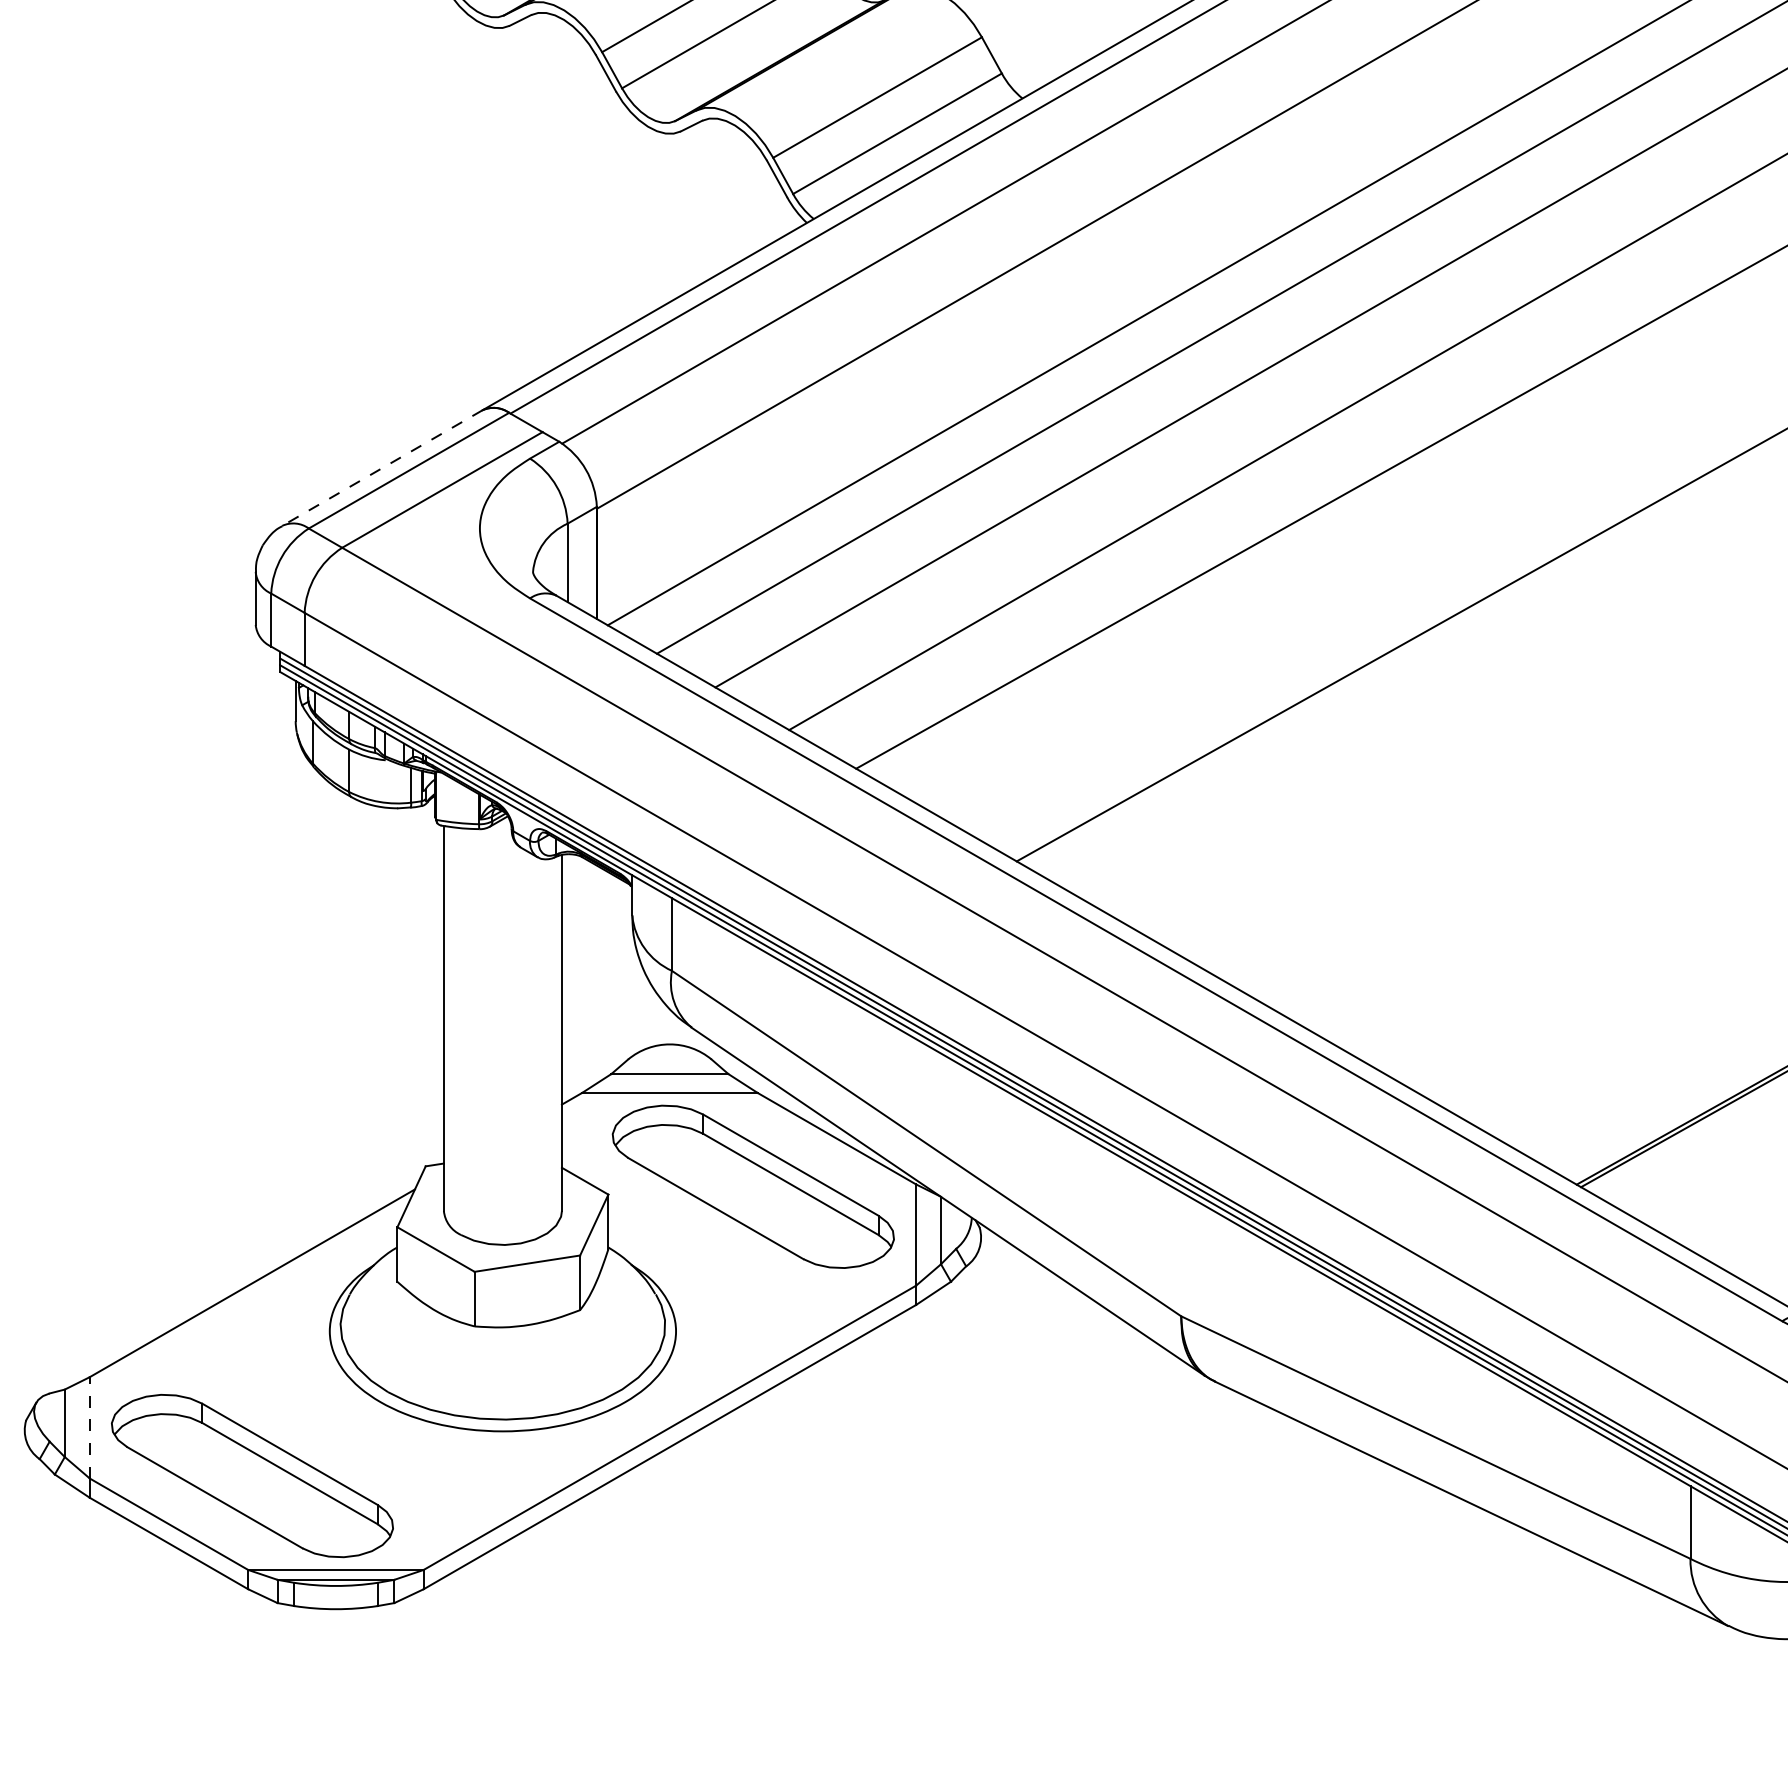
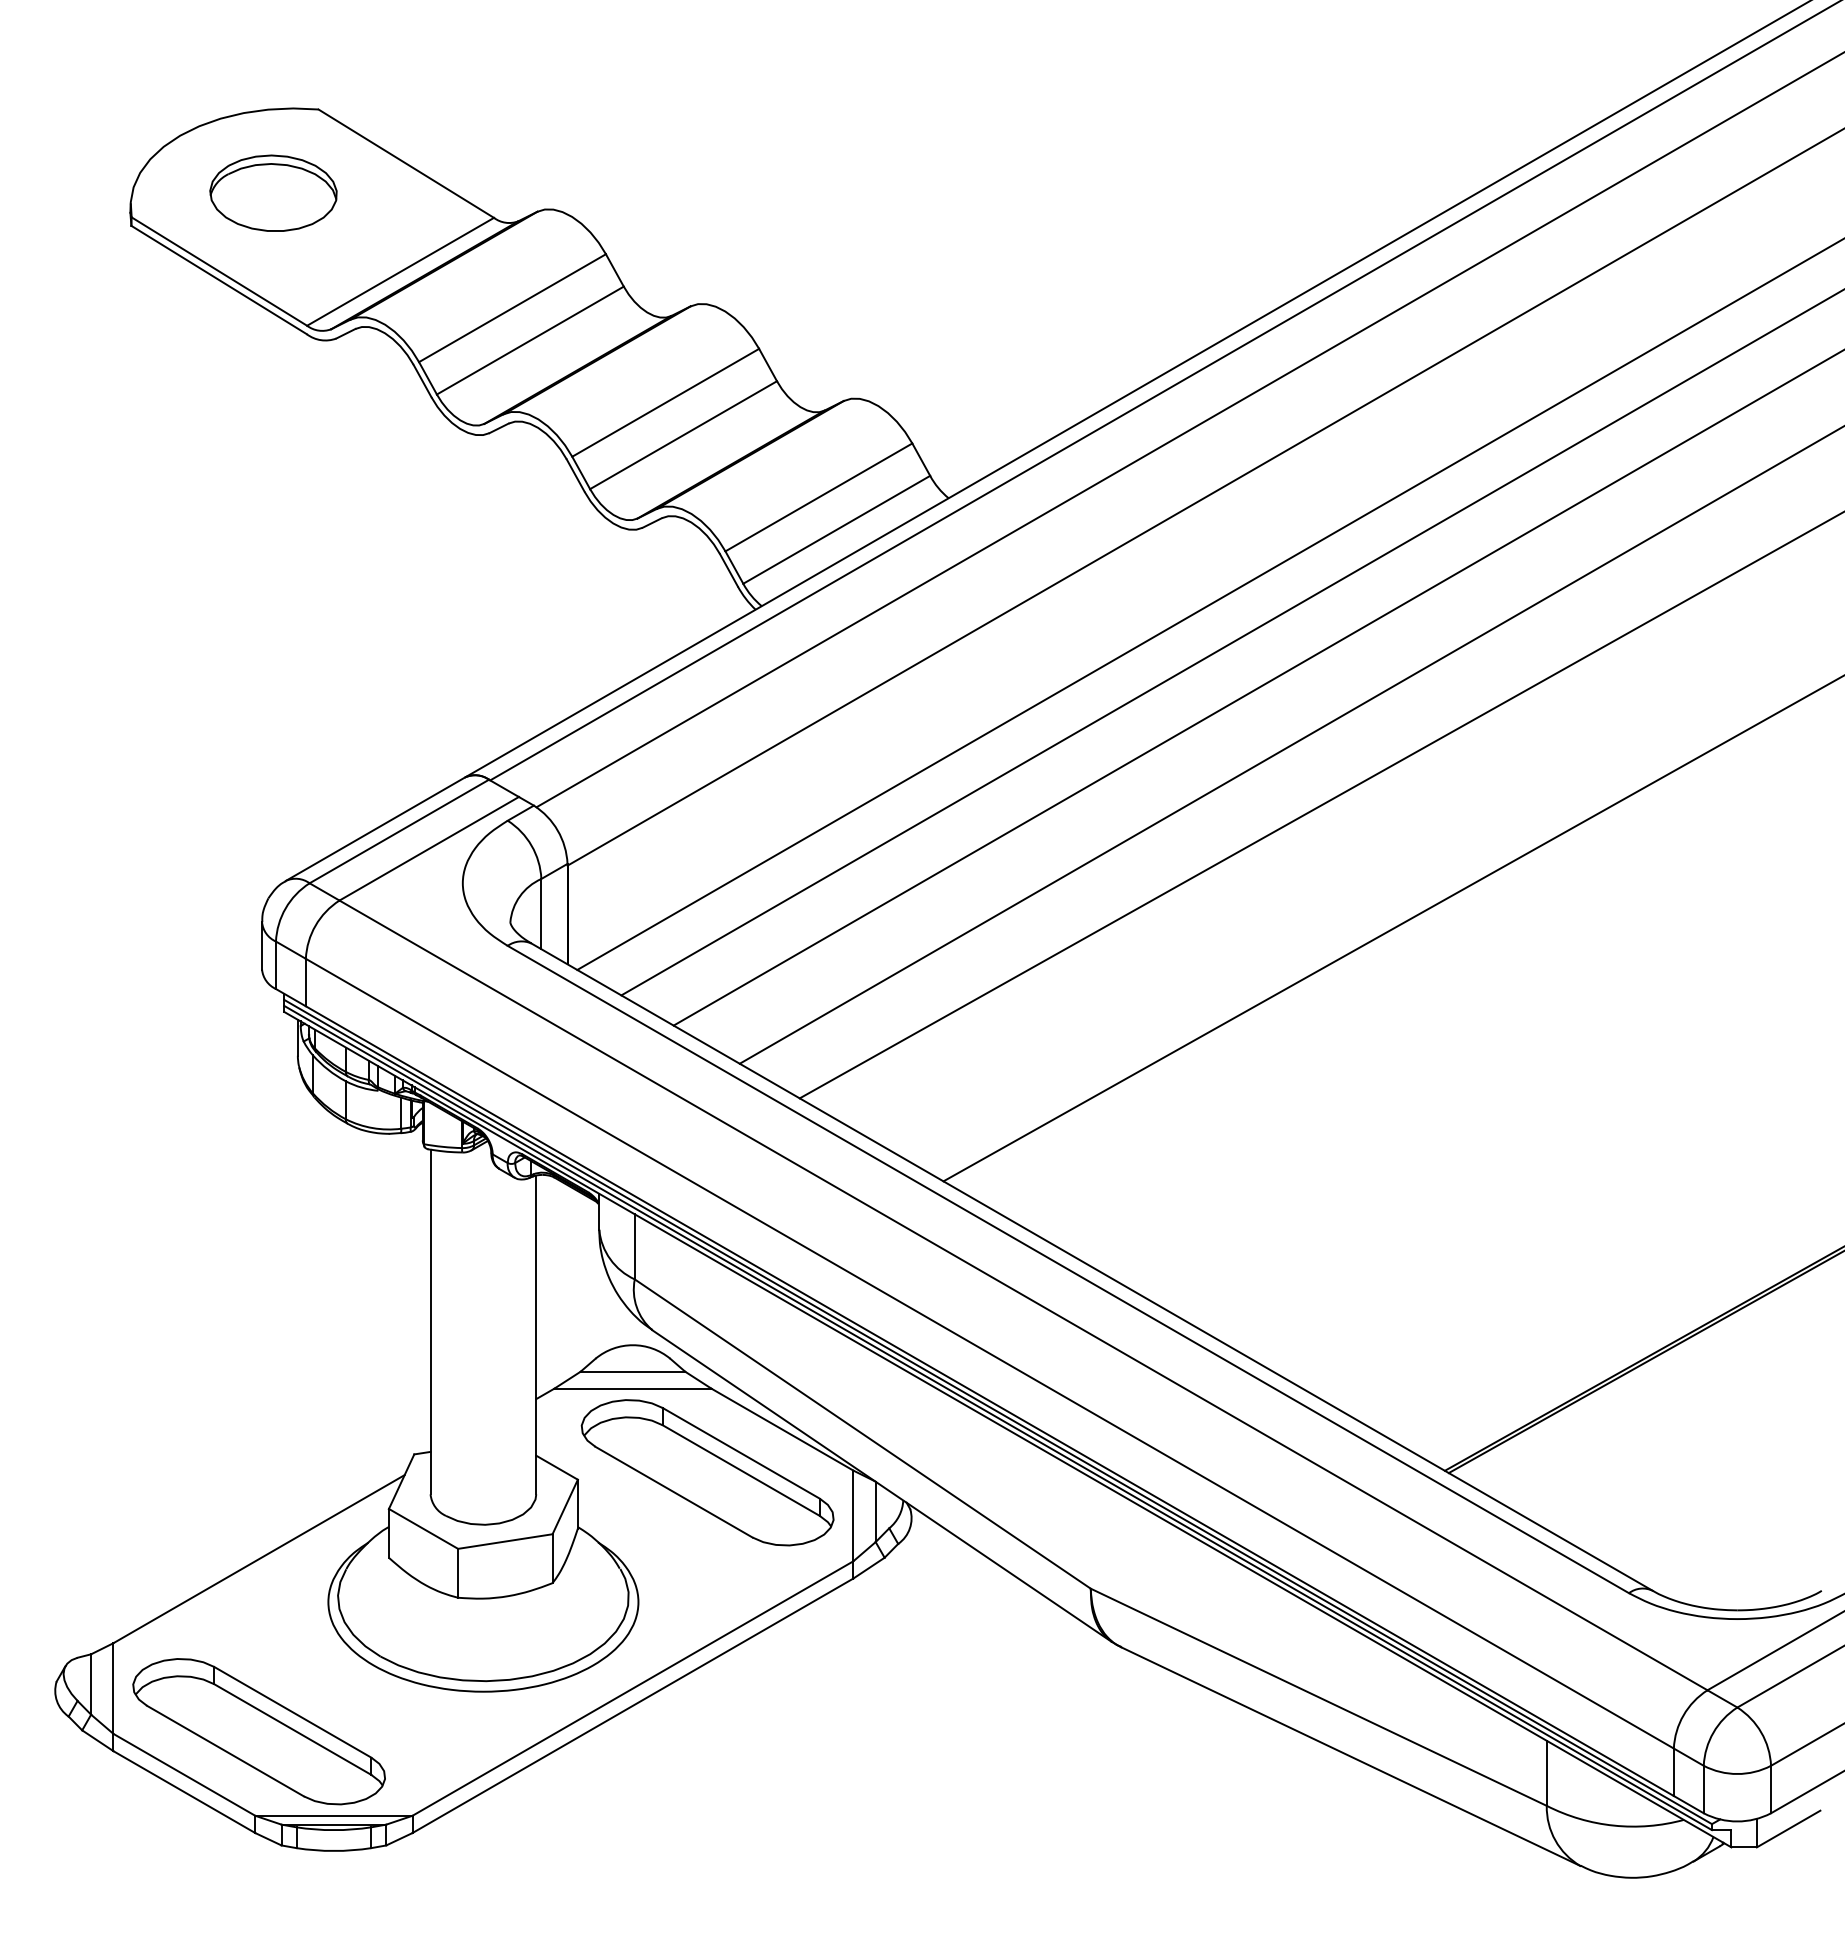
line: (382, 468) -> (375, 829), dashed -> solid
line: (89, 1427) -> (113, 1688), dashed -> solid

